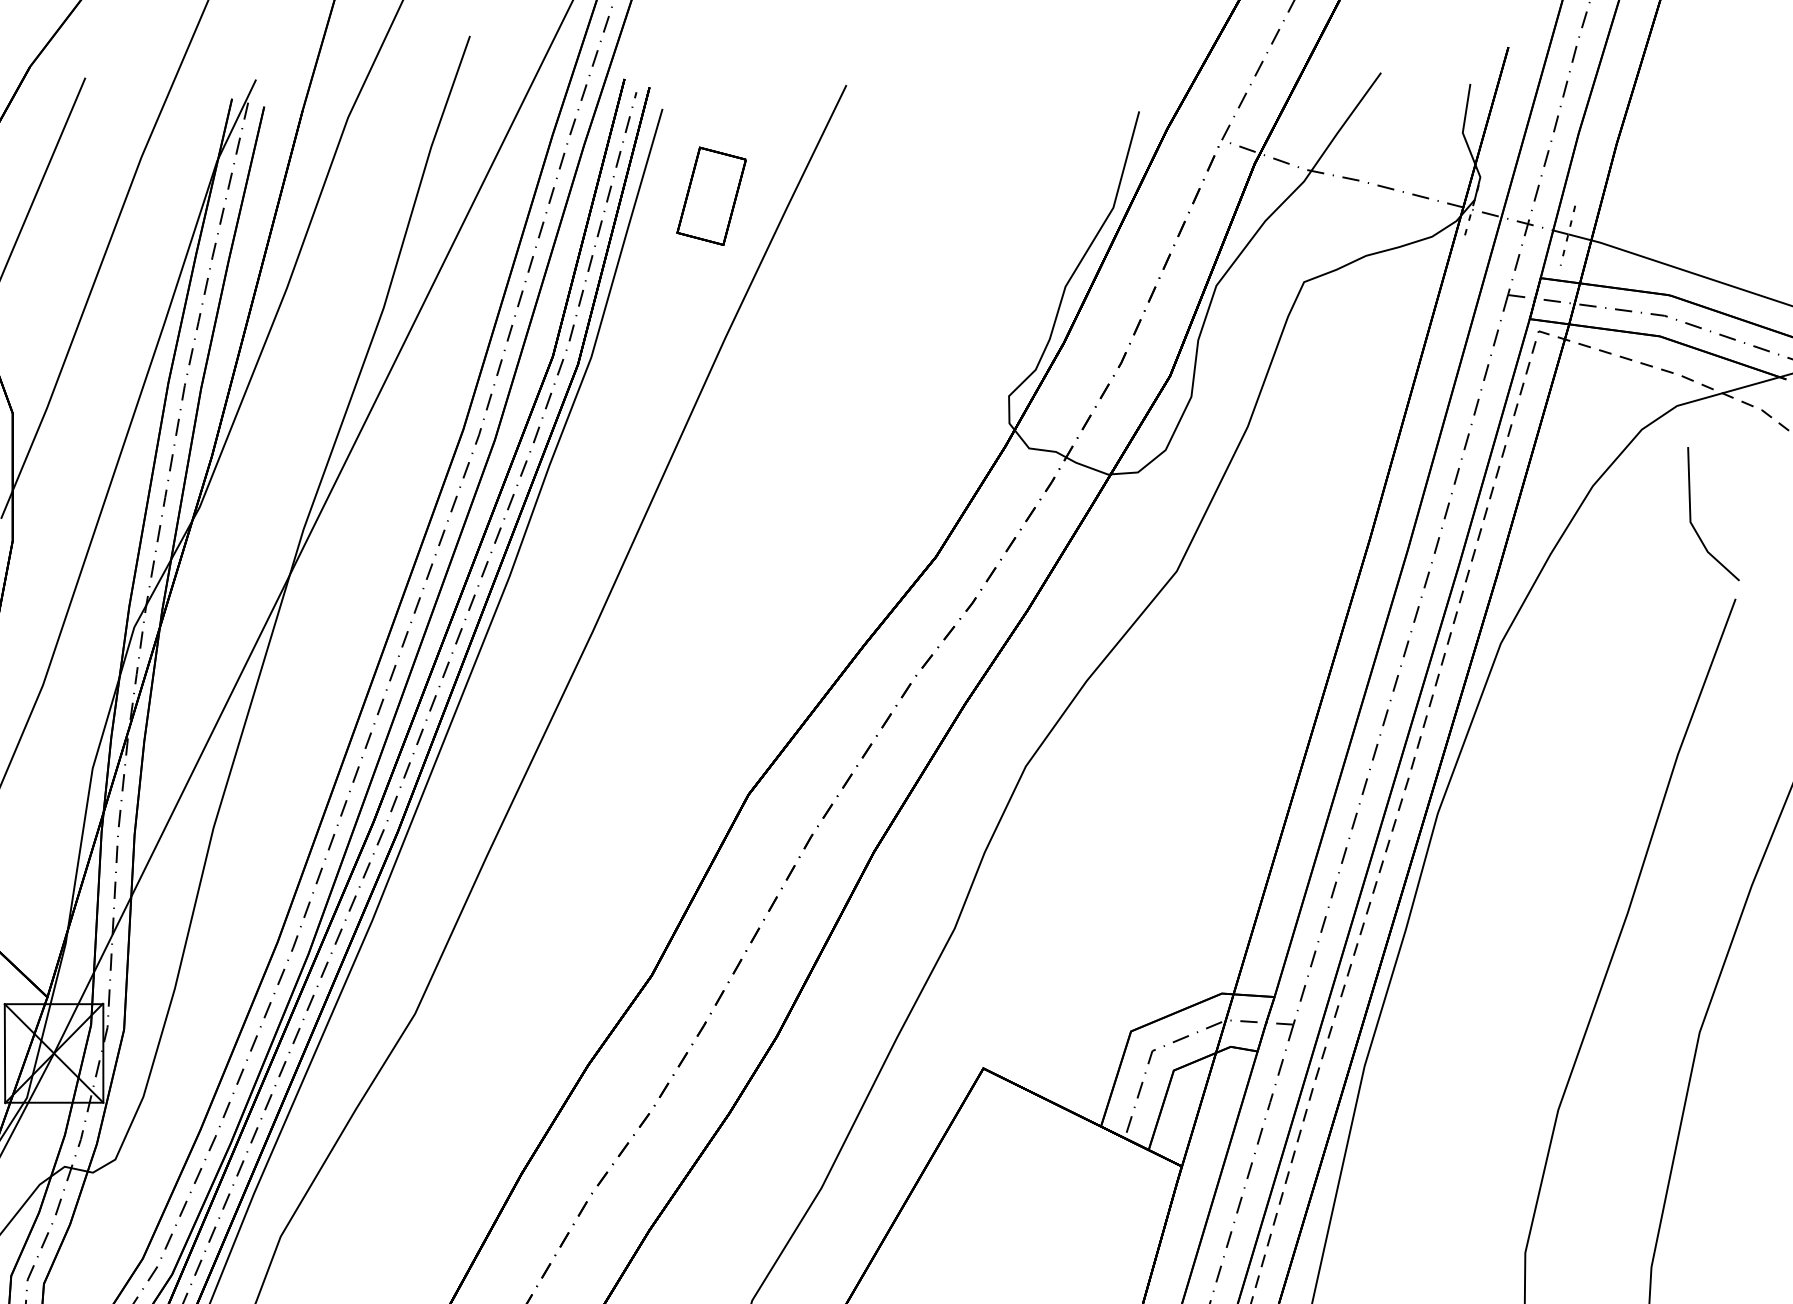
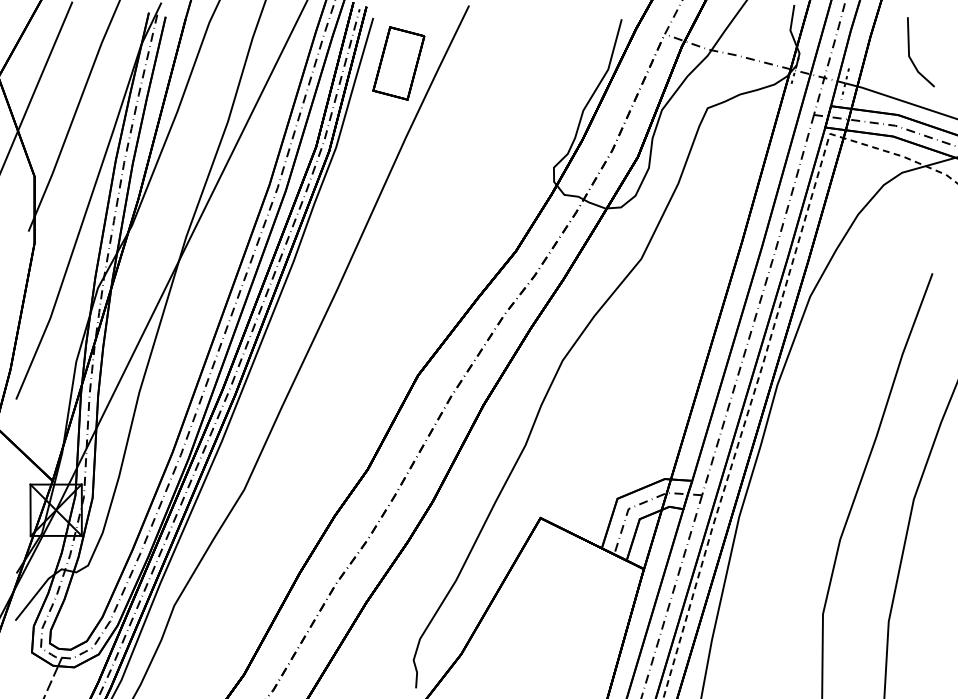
part: (710, 196) -> (398, 63), size x1.43
line: (1693, 522) -> (910, 56), moved

